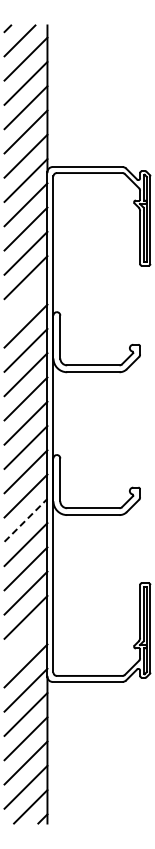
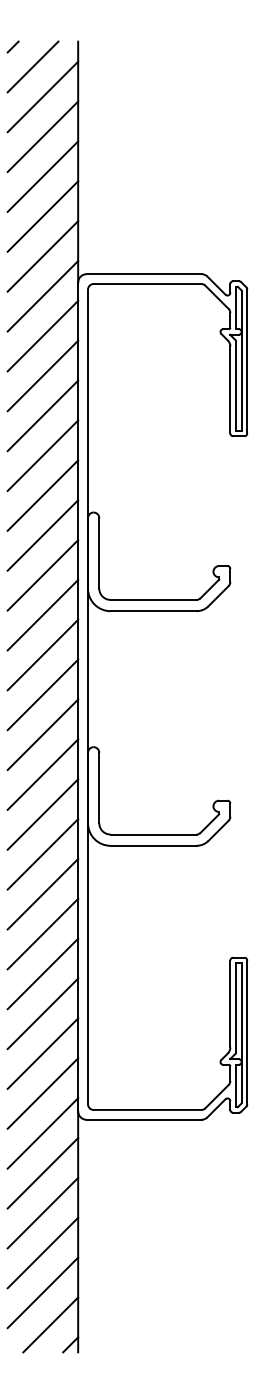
line: (25, 301) -> (42, 494), added
line: (26, 519) -> (43, 853), dashed -> solid
line: (25, 641) -> (42, 1053), added

